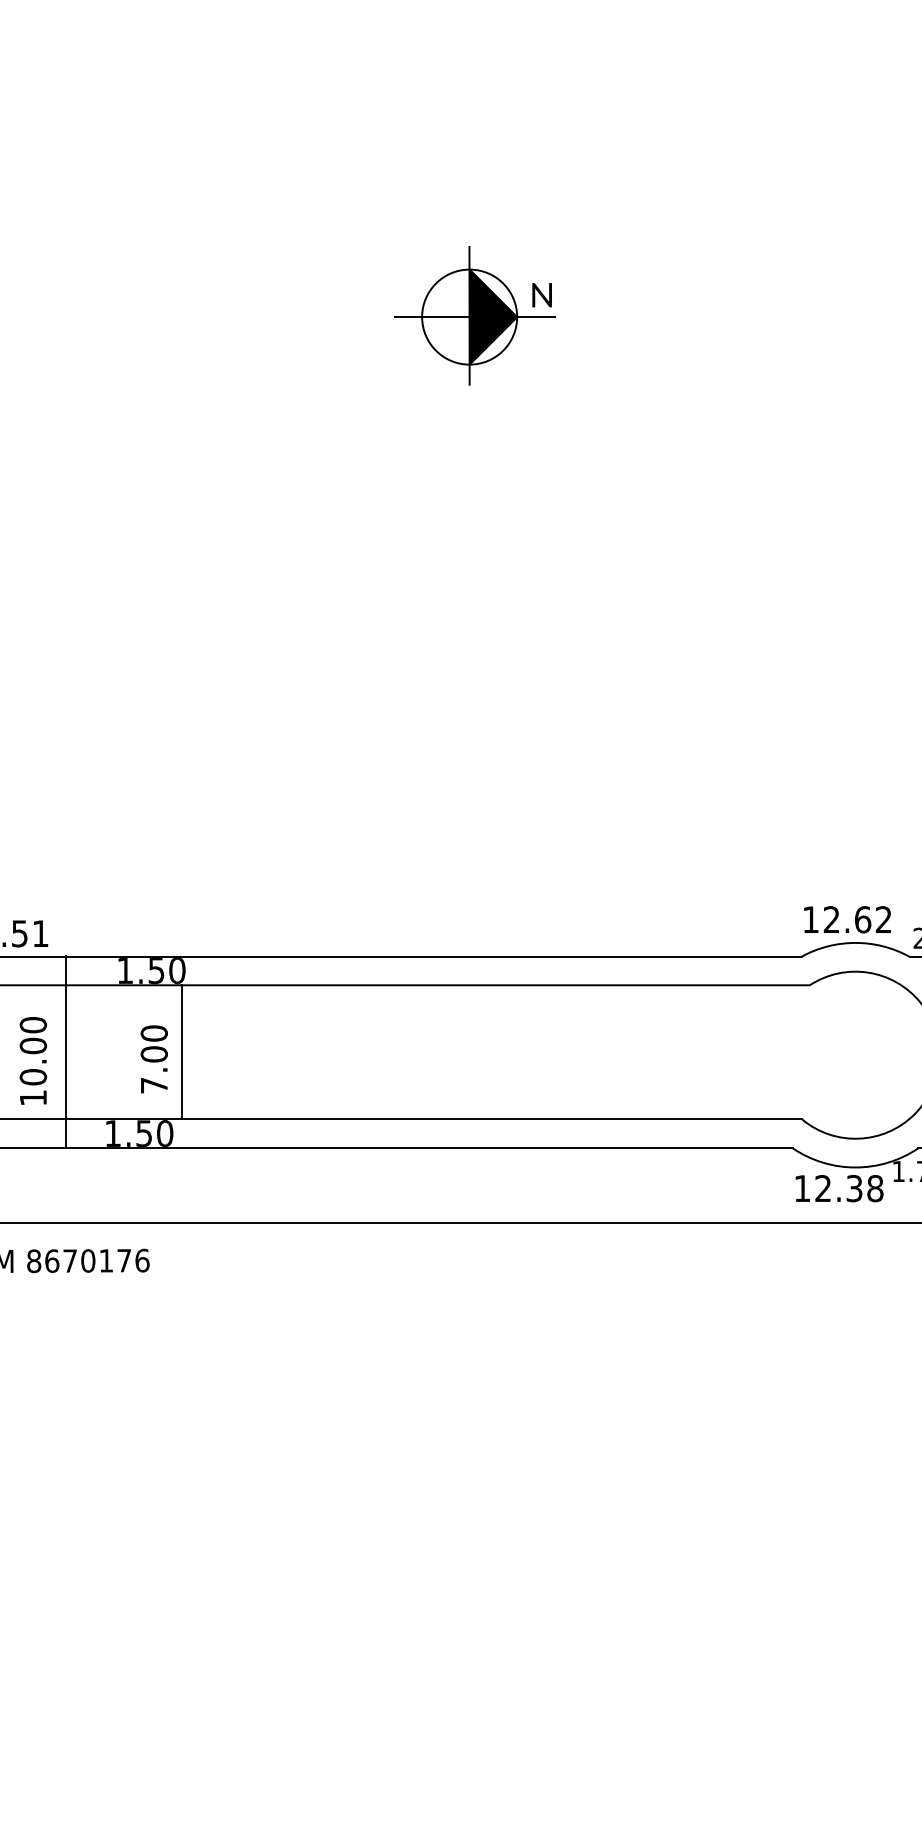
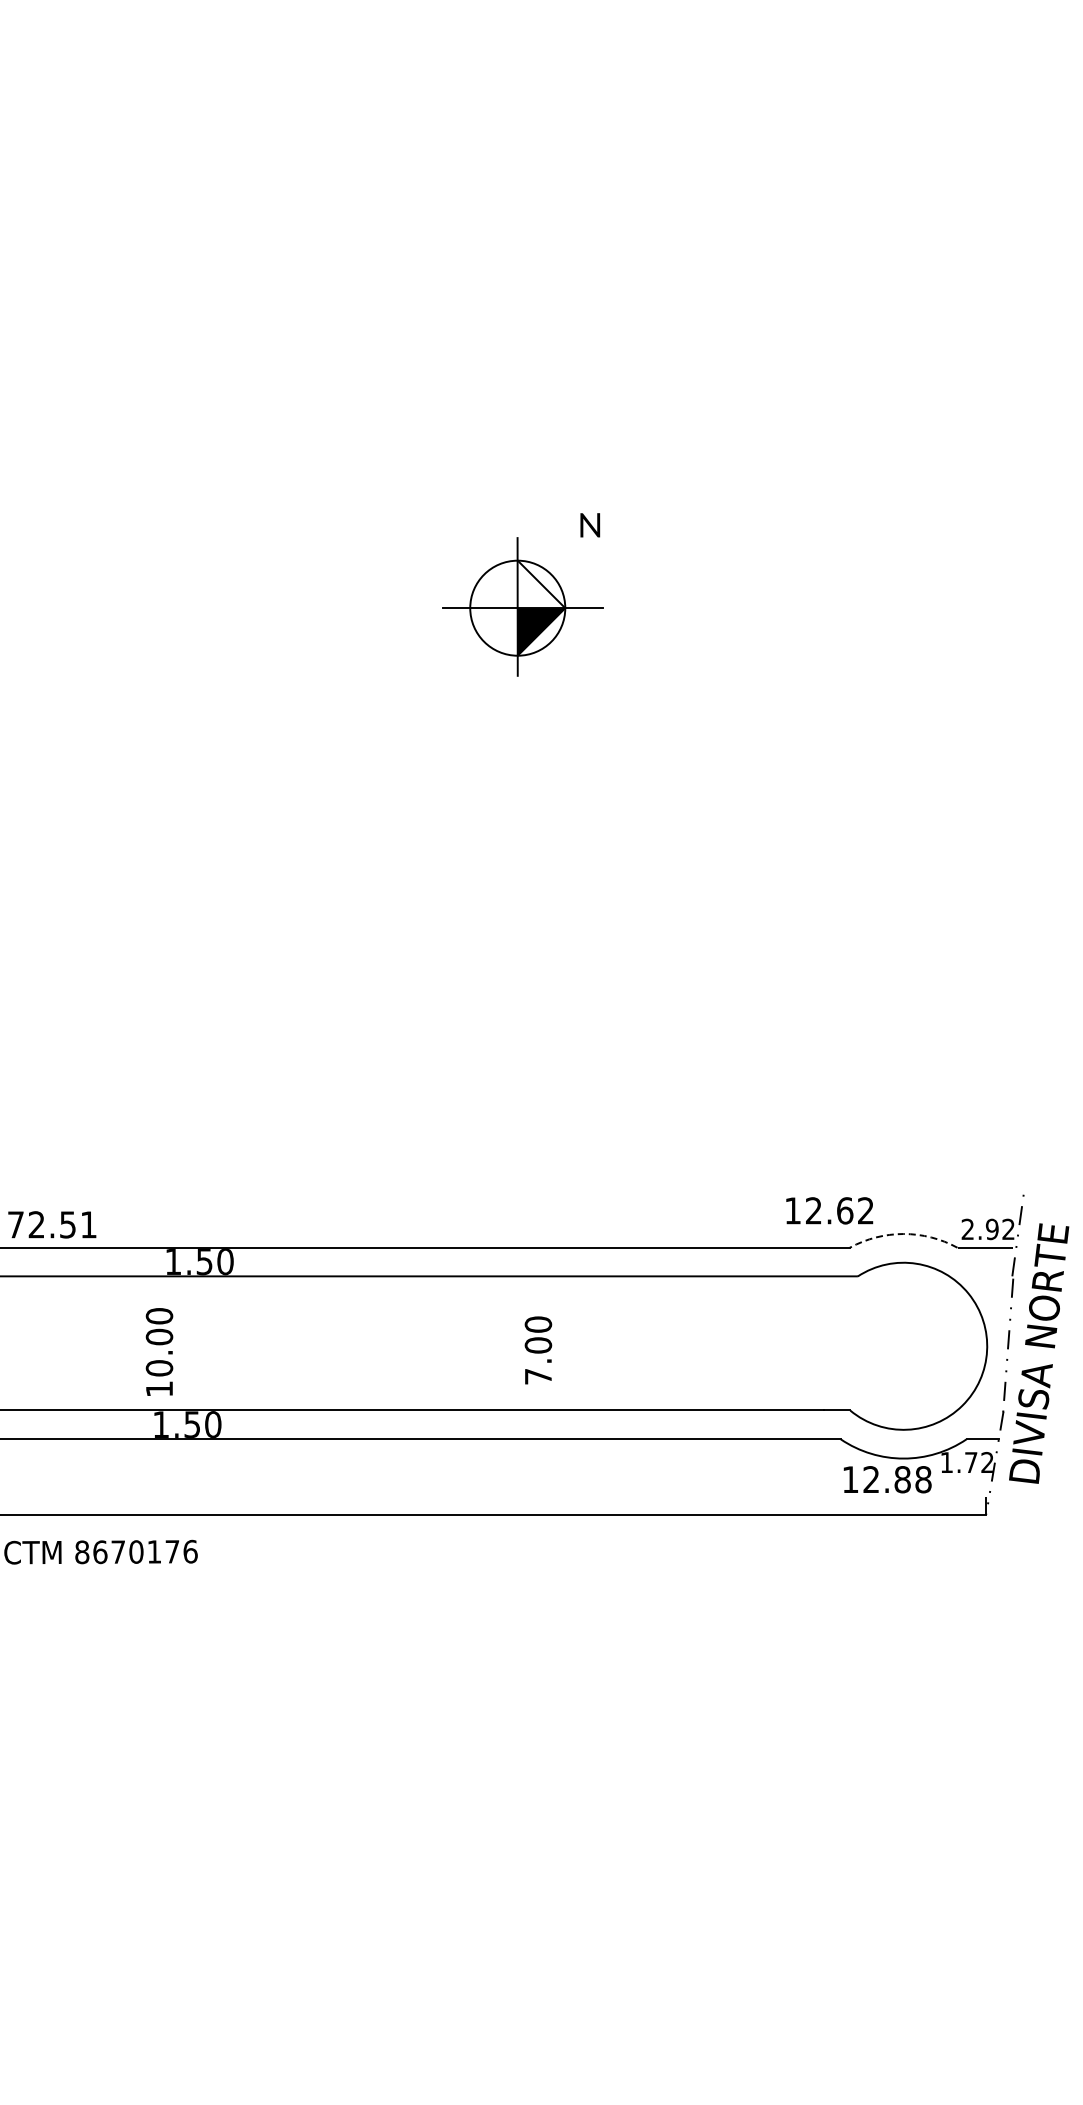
fill: (493, 293) -> (541, 584), removed
text: (542, 295) -> (590, 525), moved
text: (847, 919) -> (829, 1210), moved
arc: (855, 943) -> (903, 1234), solid -> dashed
line: (66, 1052) -> (114, 1343), removed
line: (182, 1052) -> (230, 1343), removed
text: (154, 1059) -> (538, 1350), moved
text: (33, 1060) -> (159, 1351), moved
text: (854, 1188) -> (902, 1479), 12.38 -> 12.88

